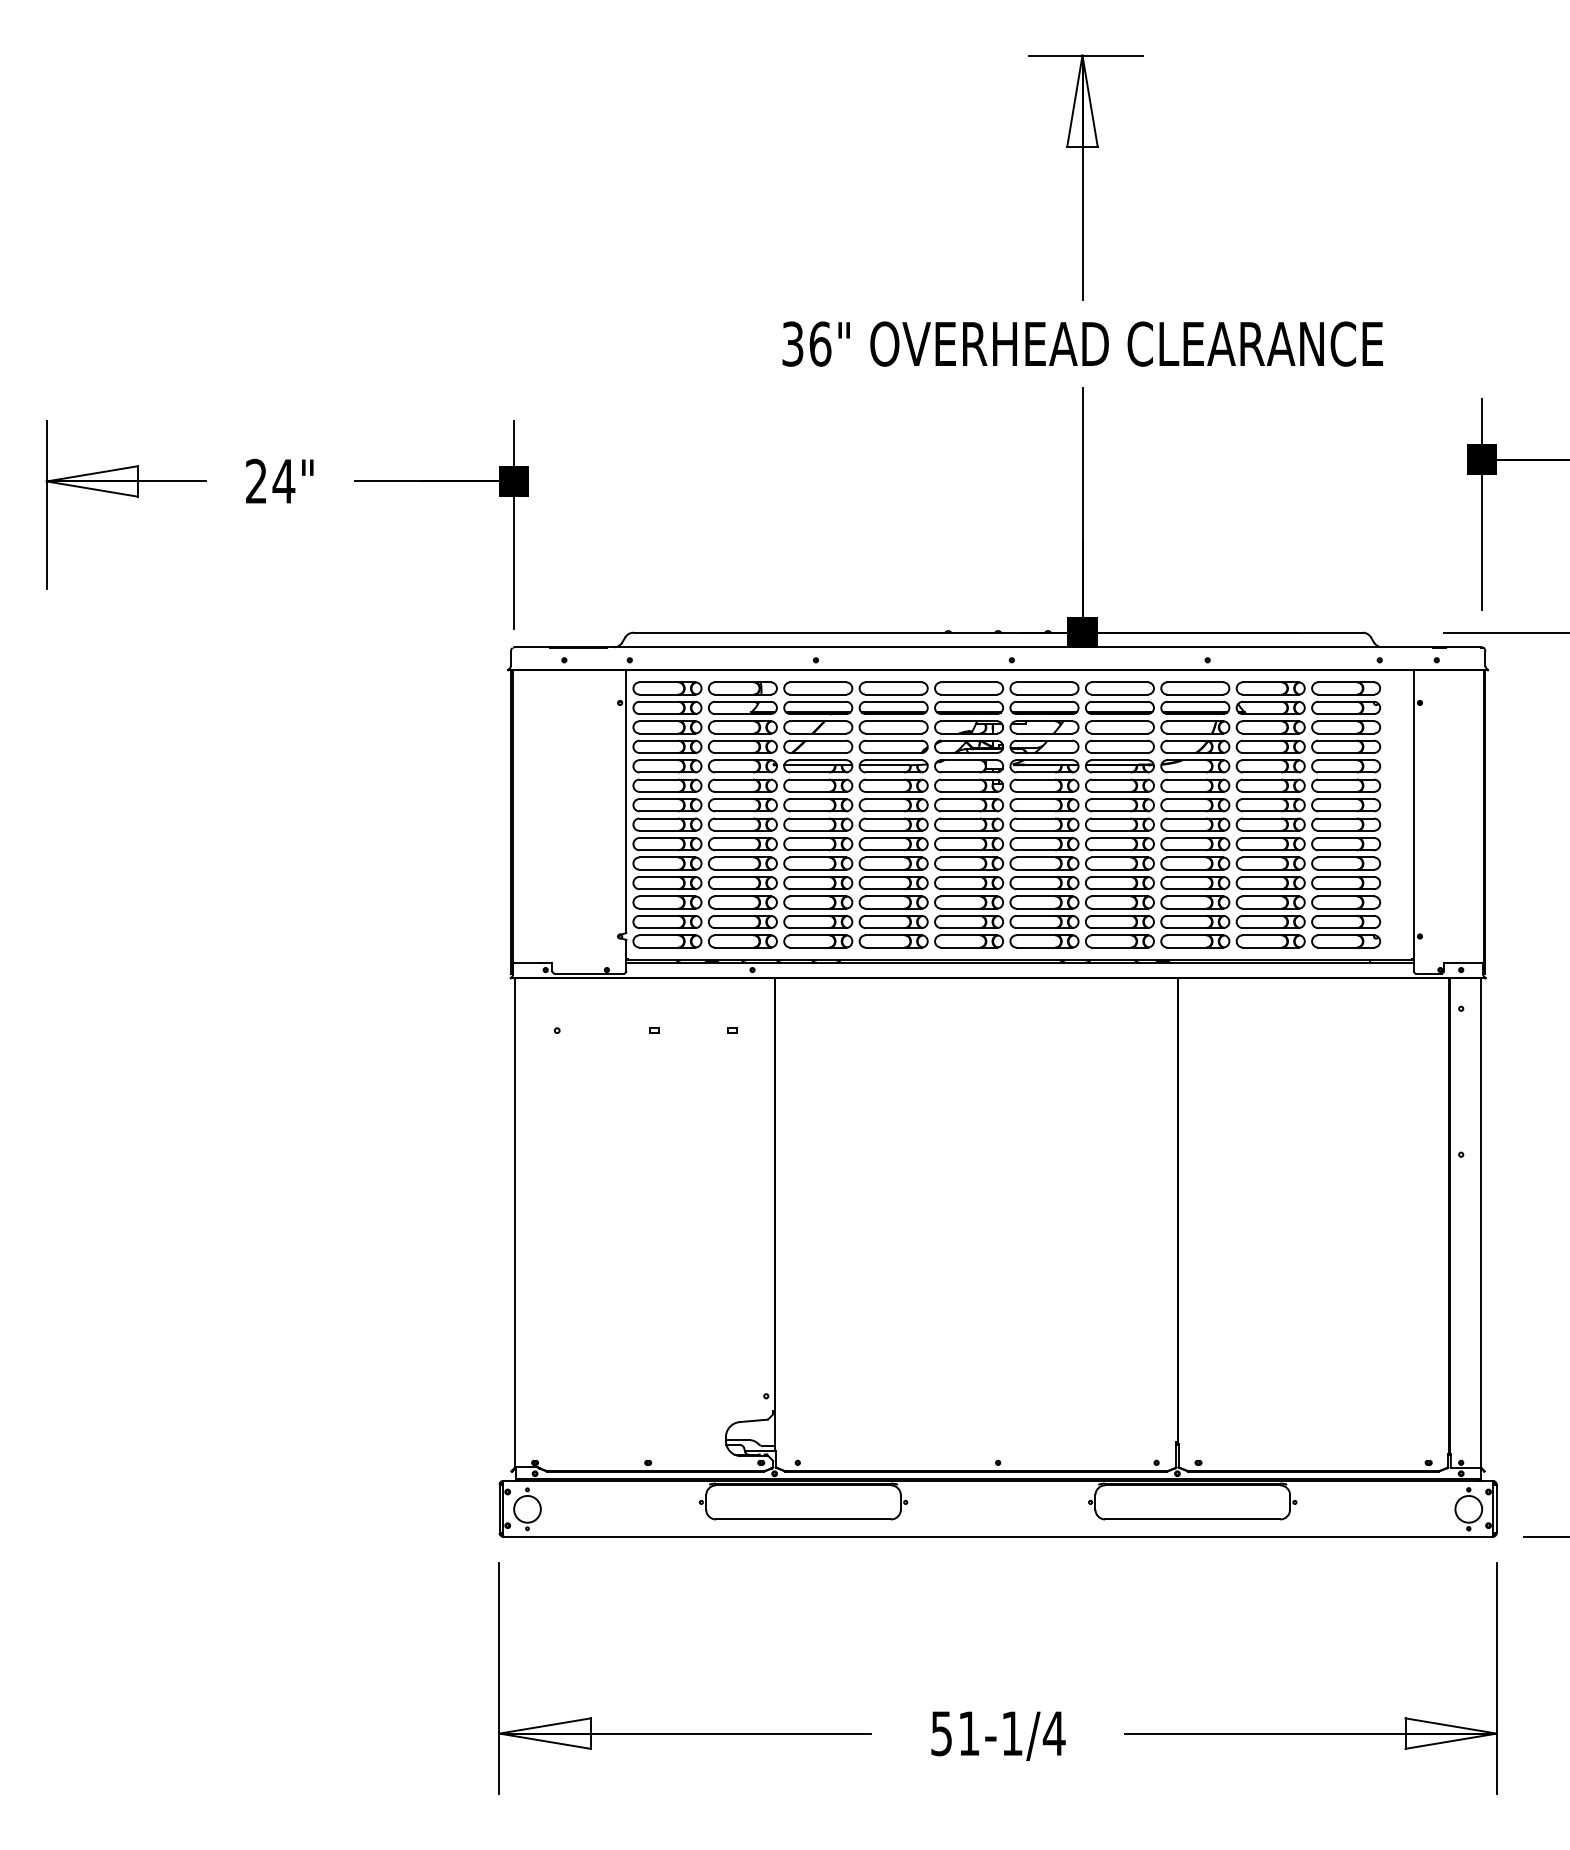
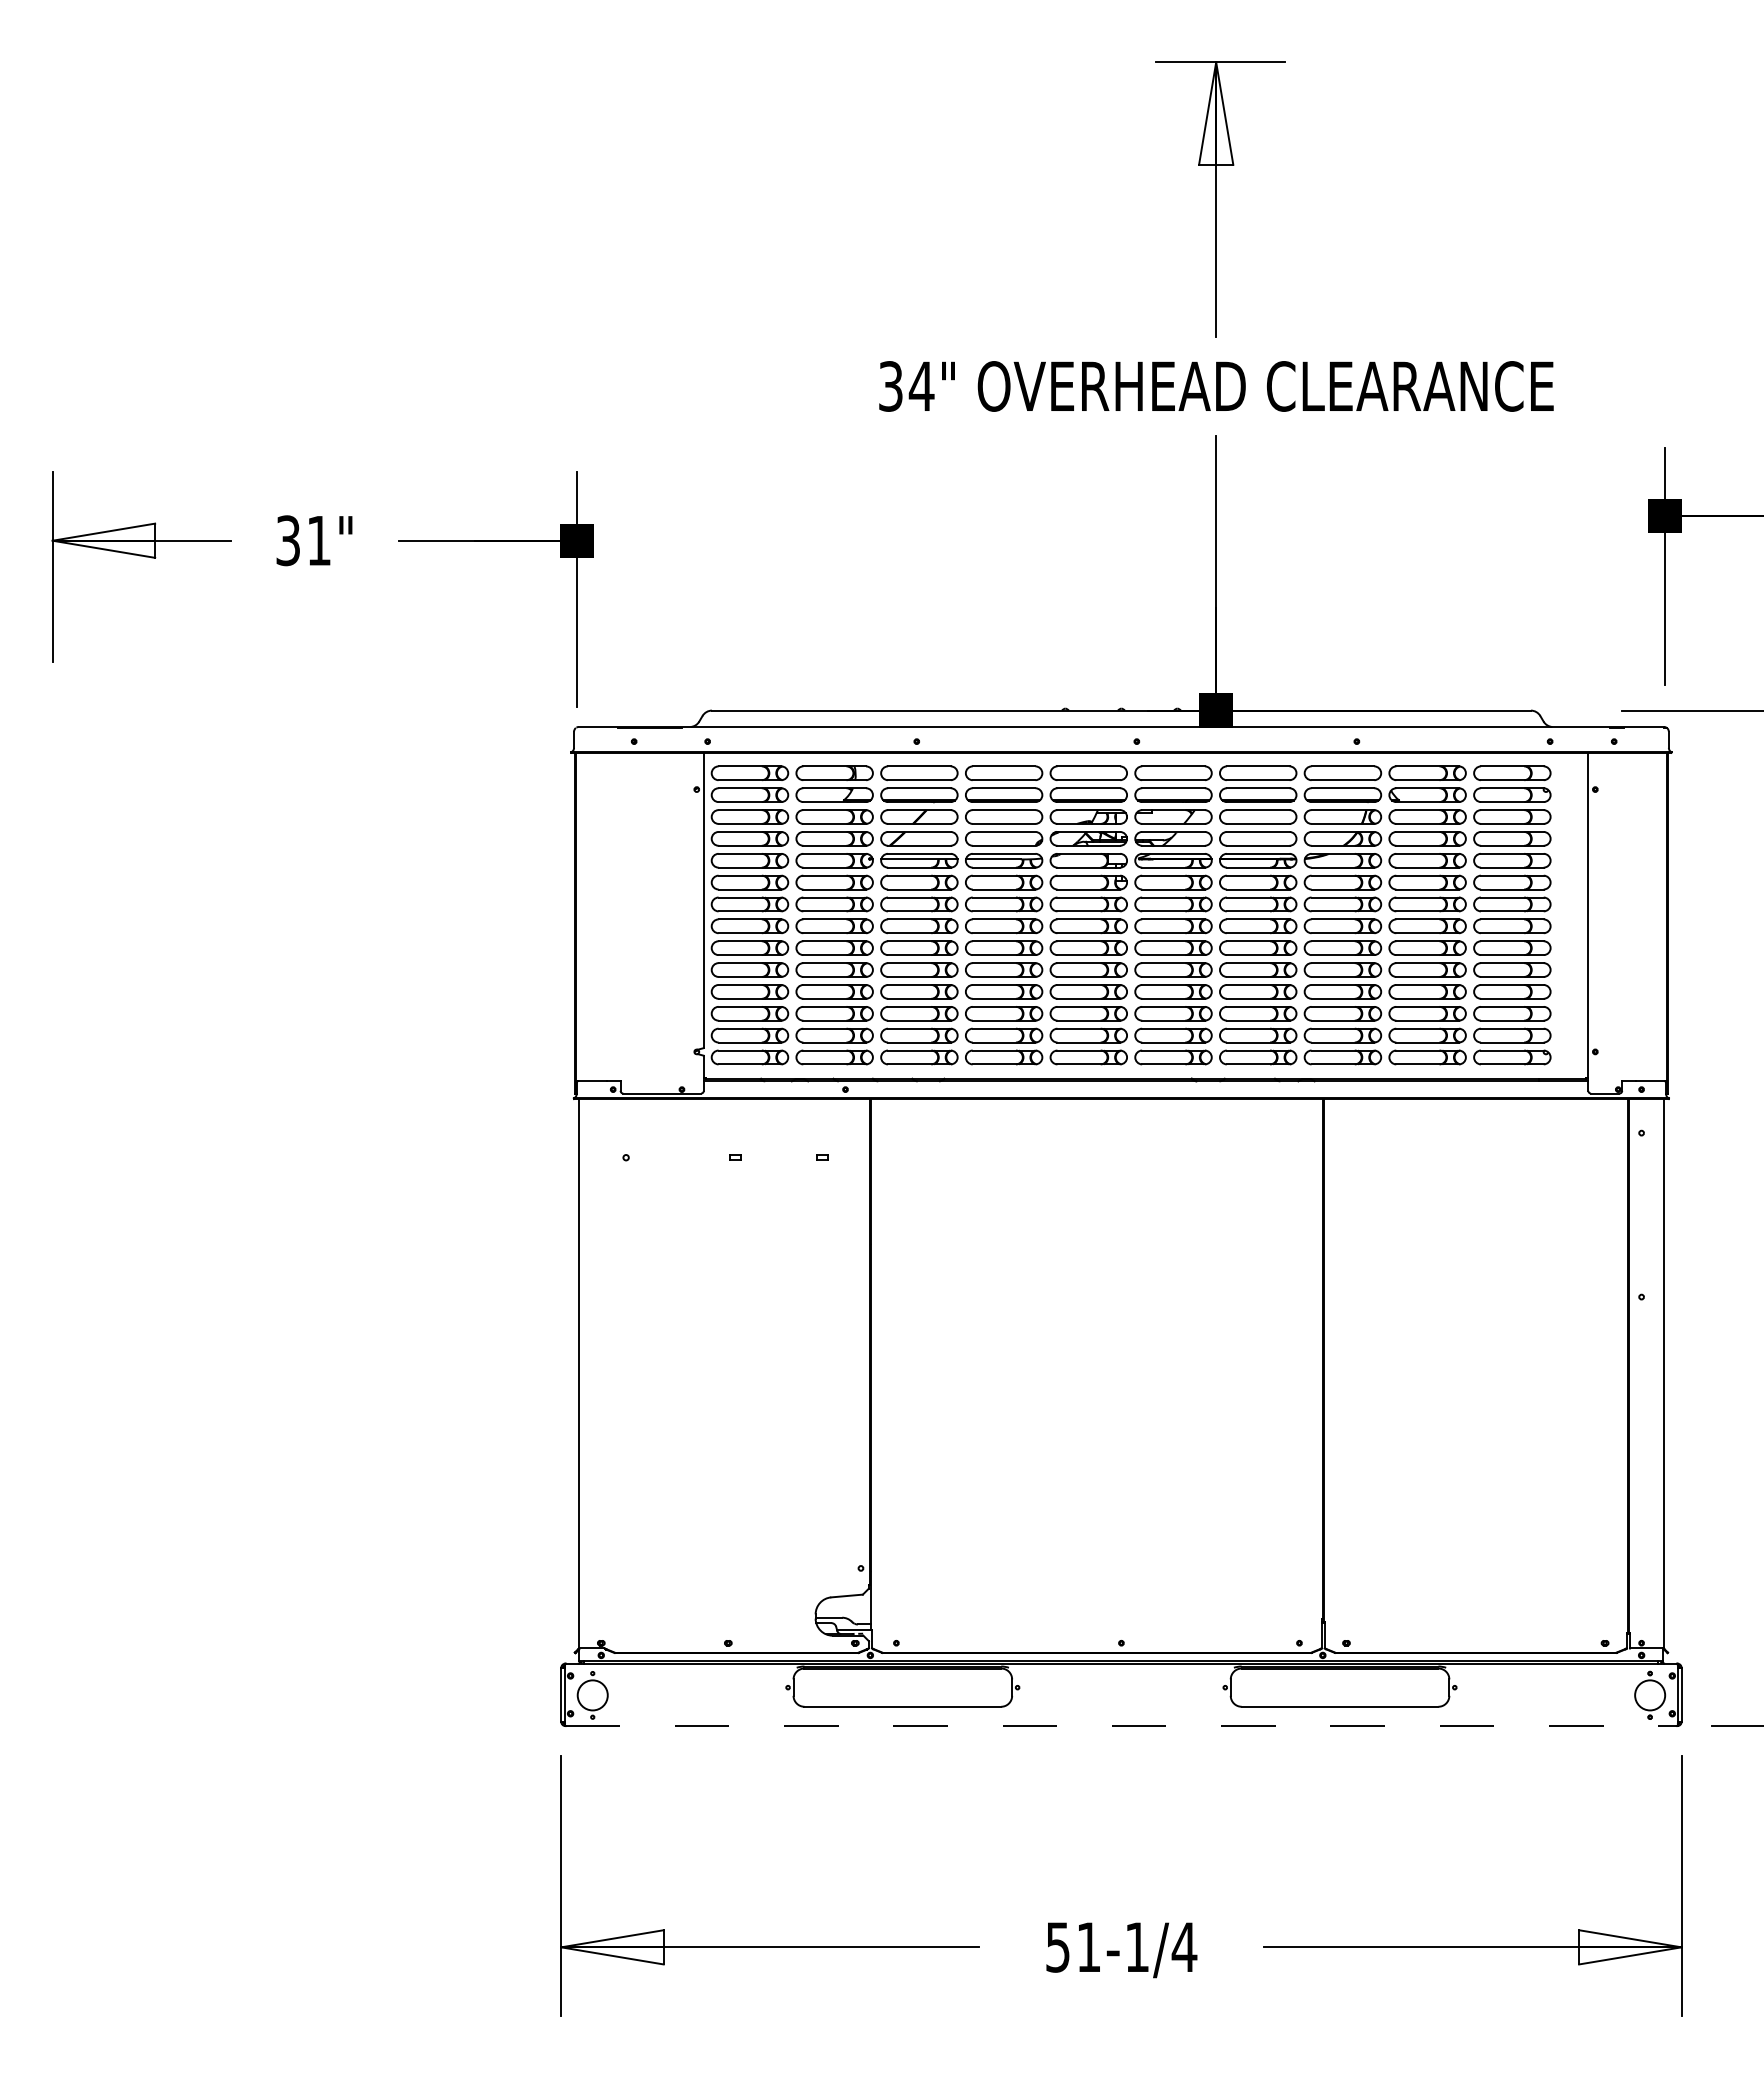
text: (820, 344) -> (921, 386), 36" -> 34"
text: (270, 481) -> (303, 540), 24" -> 31"
line: (998, 1537) -> (1121, 1726), solid -> dashed

